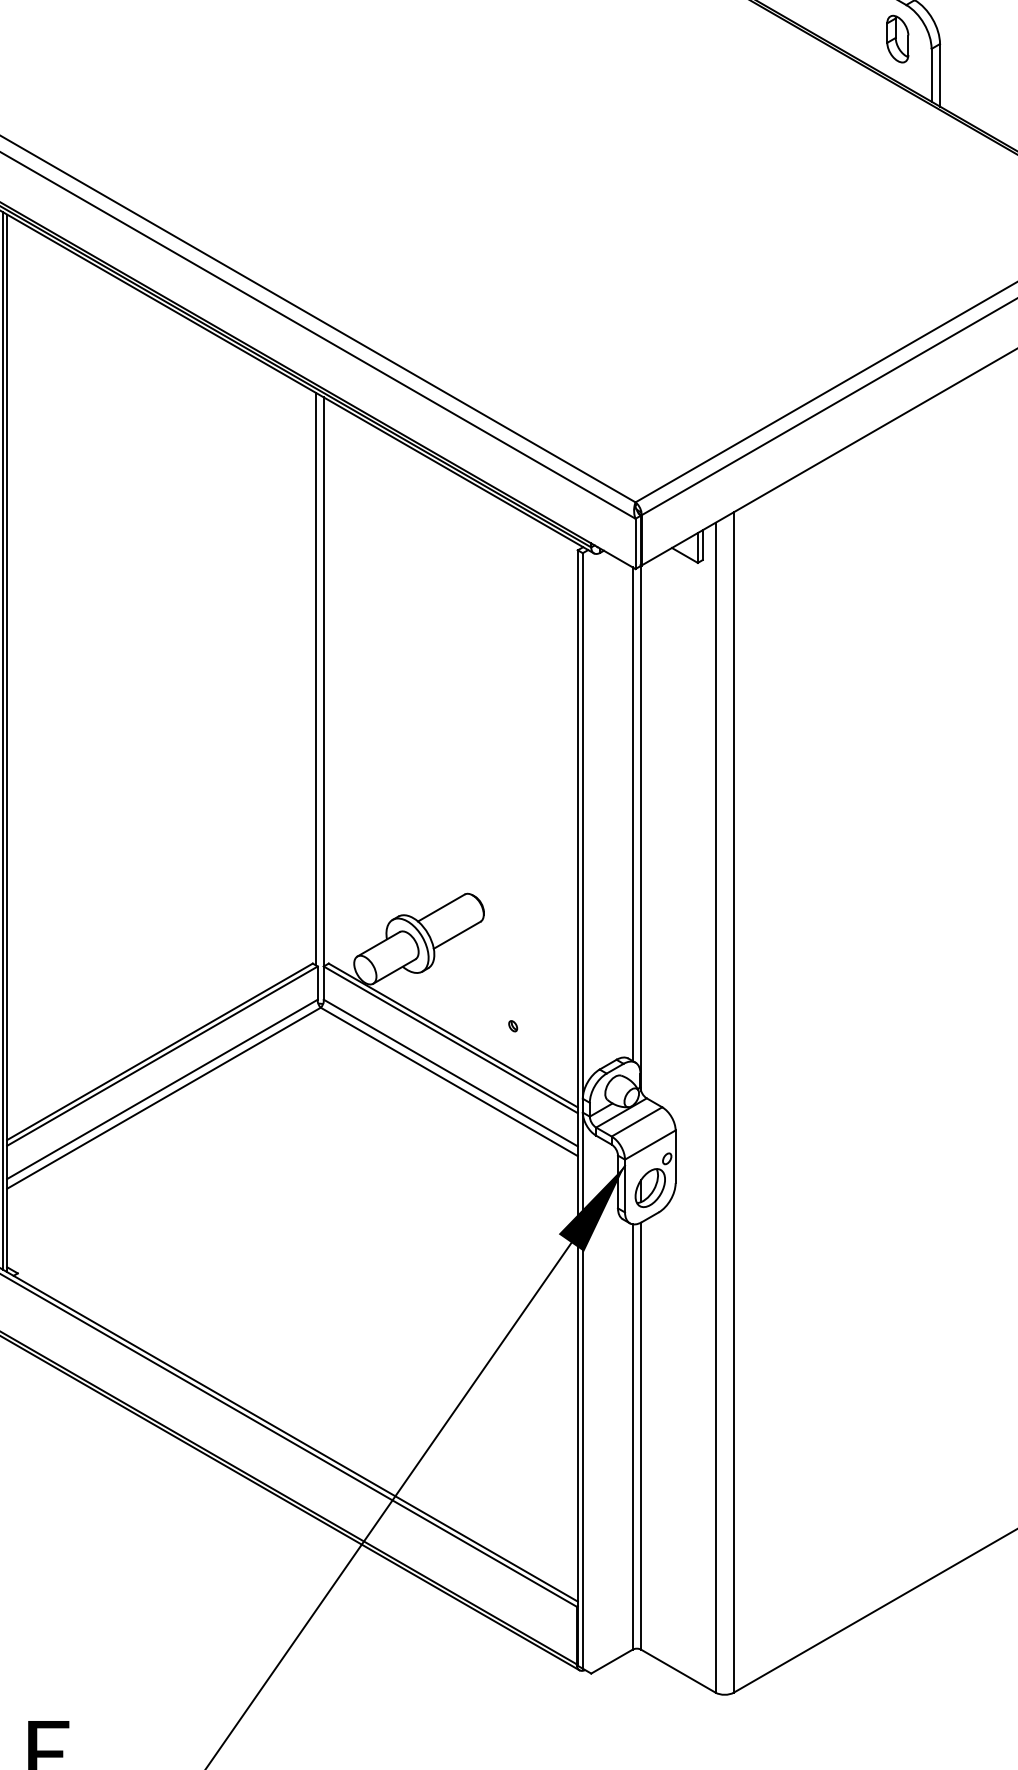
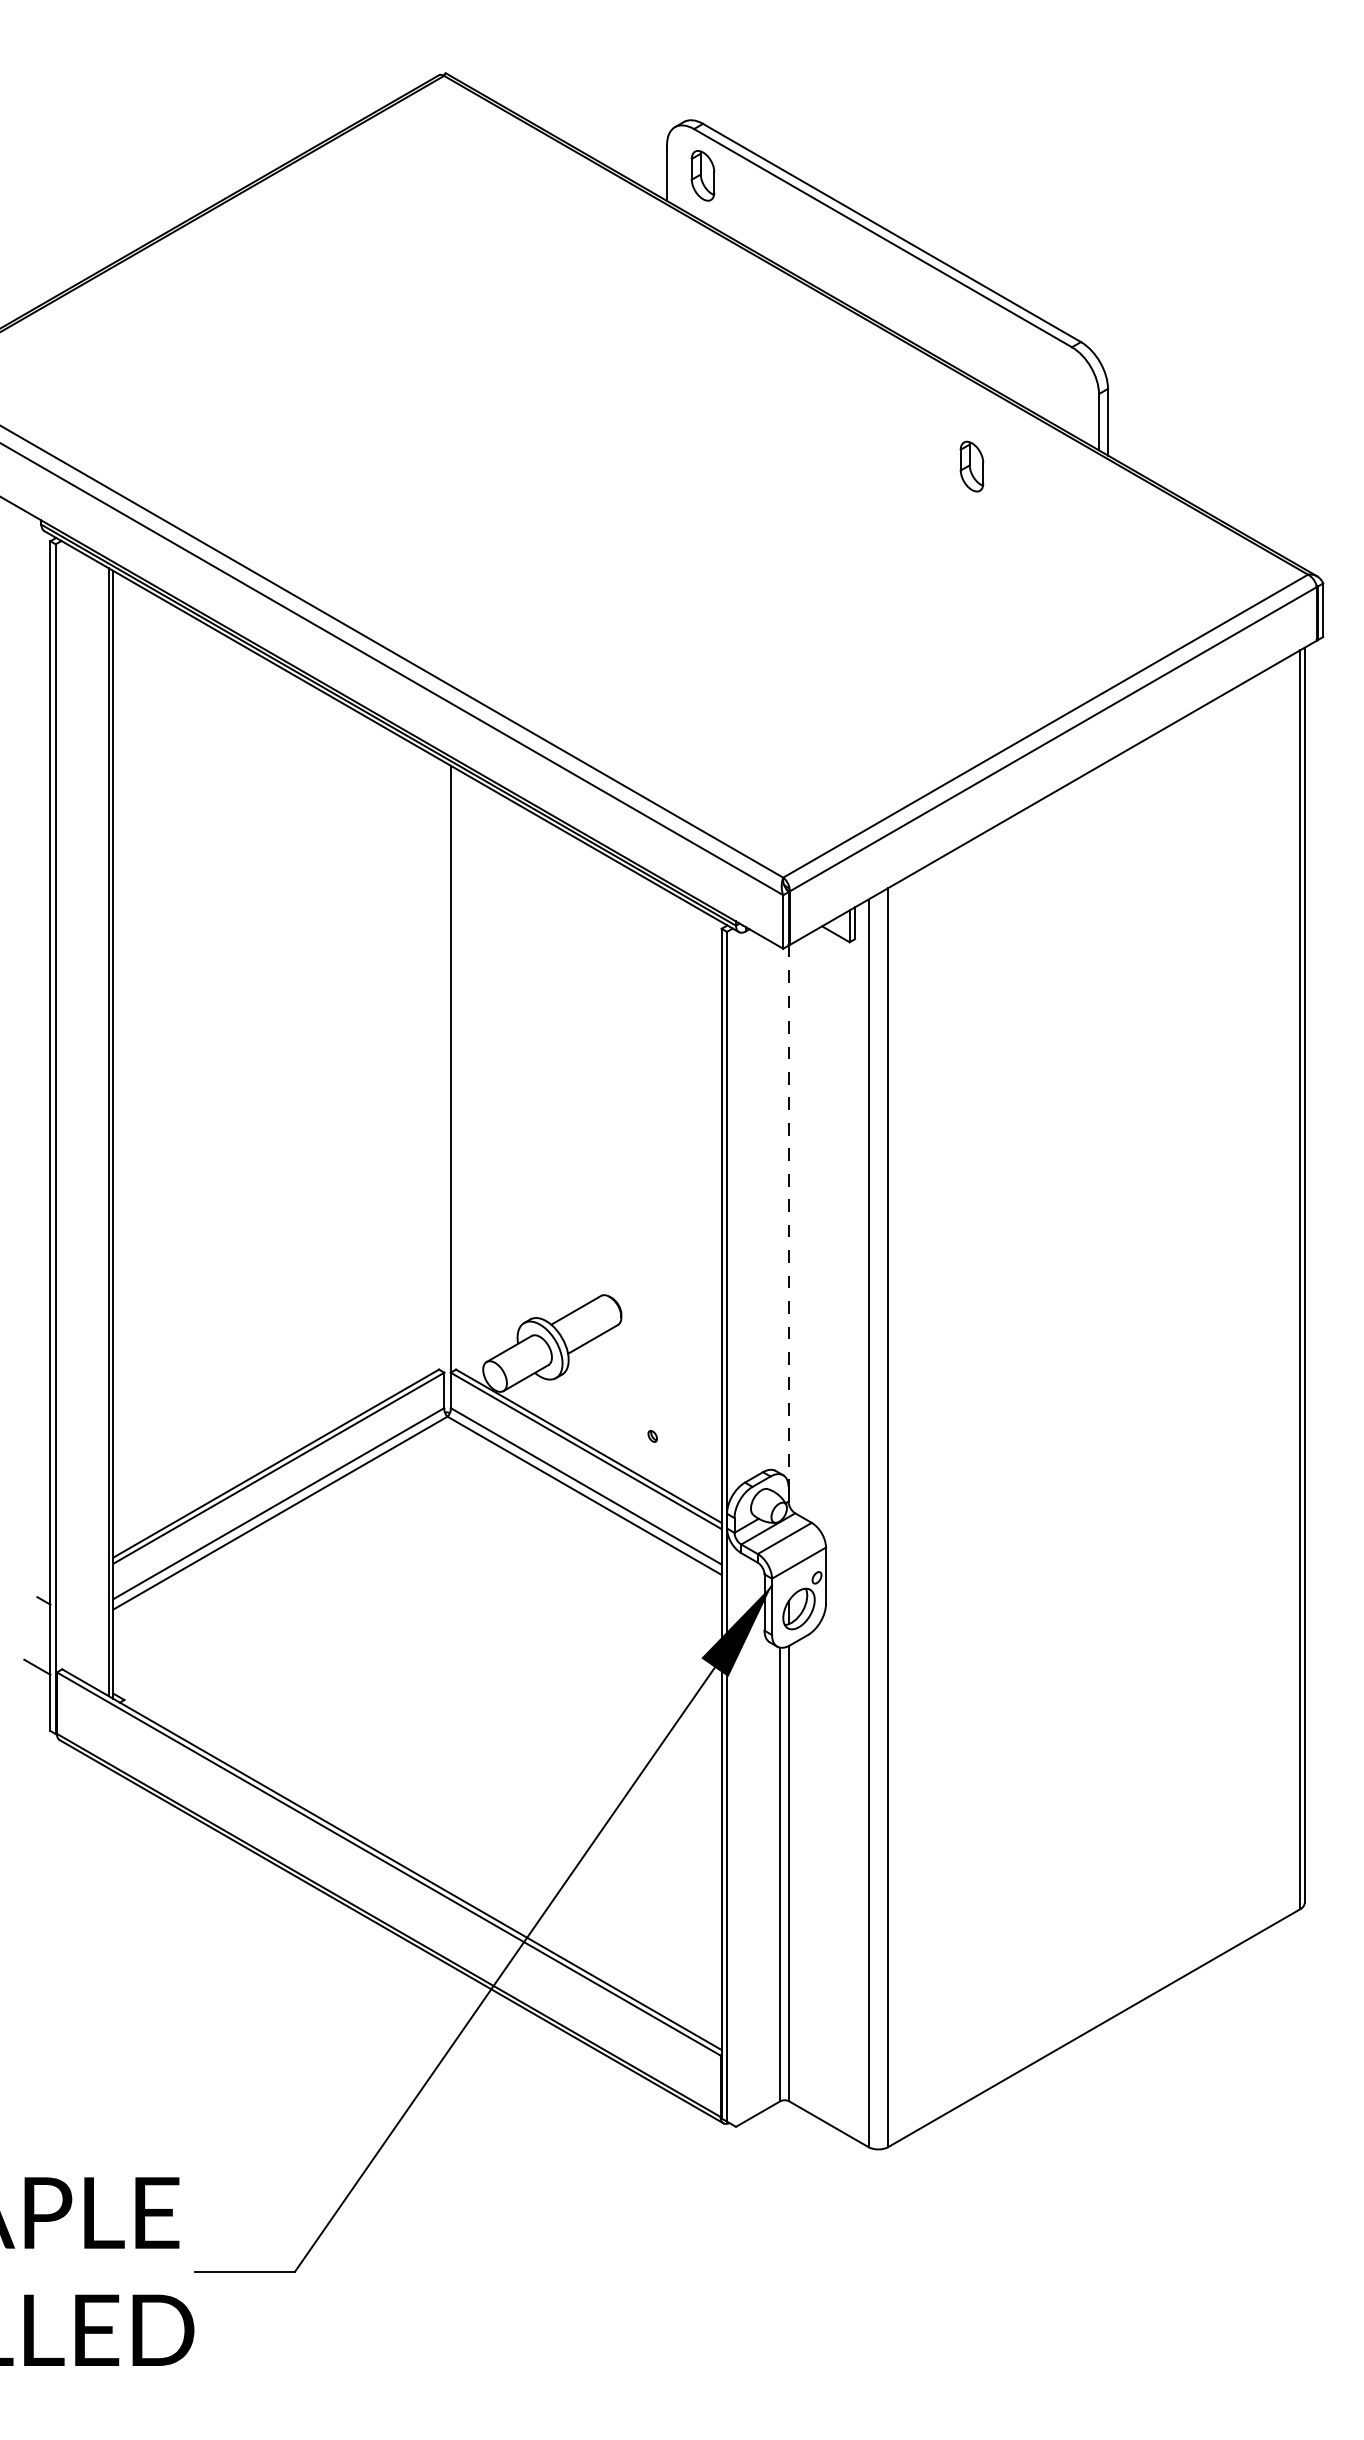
part: (897, 39) -> (971, 466), moved
line: (315, 678) -> (441, 1065), removed
line: (632, 813) -> (780, 1209), removed
line: (641, 828) -> (789, 1225), solid -> dashed

